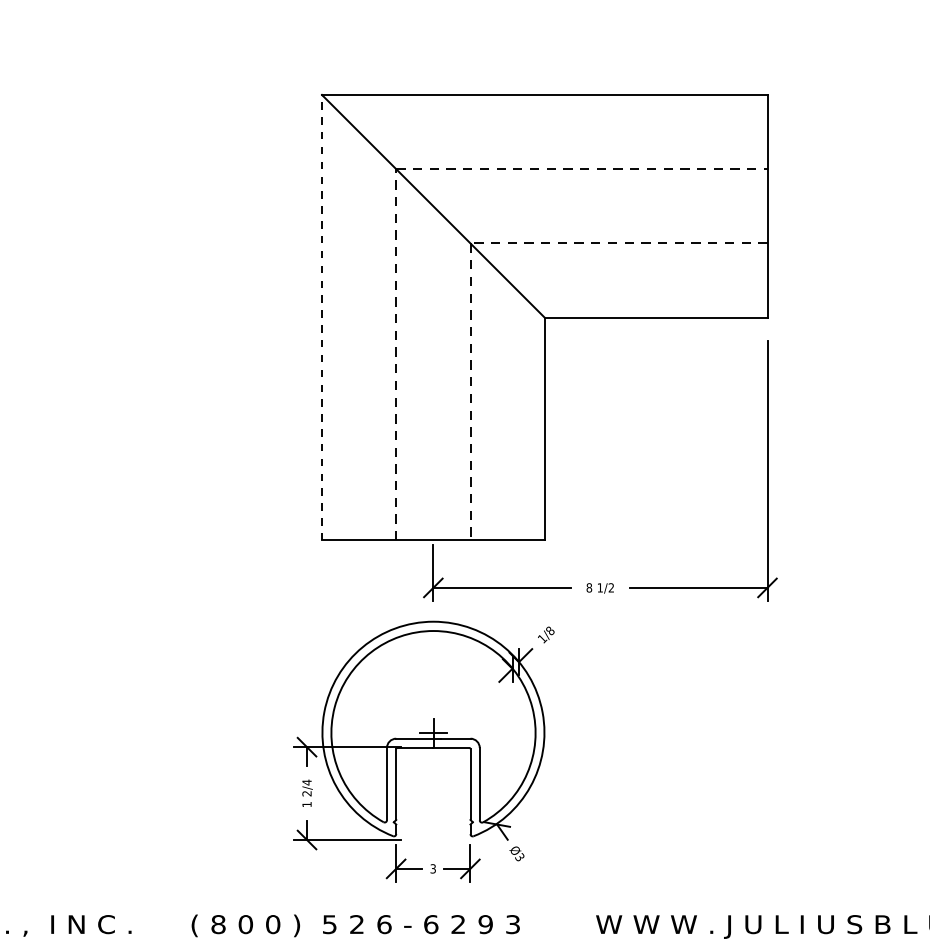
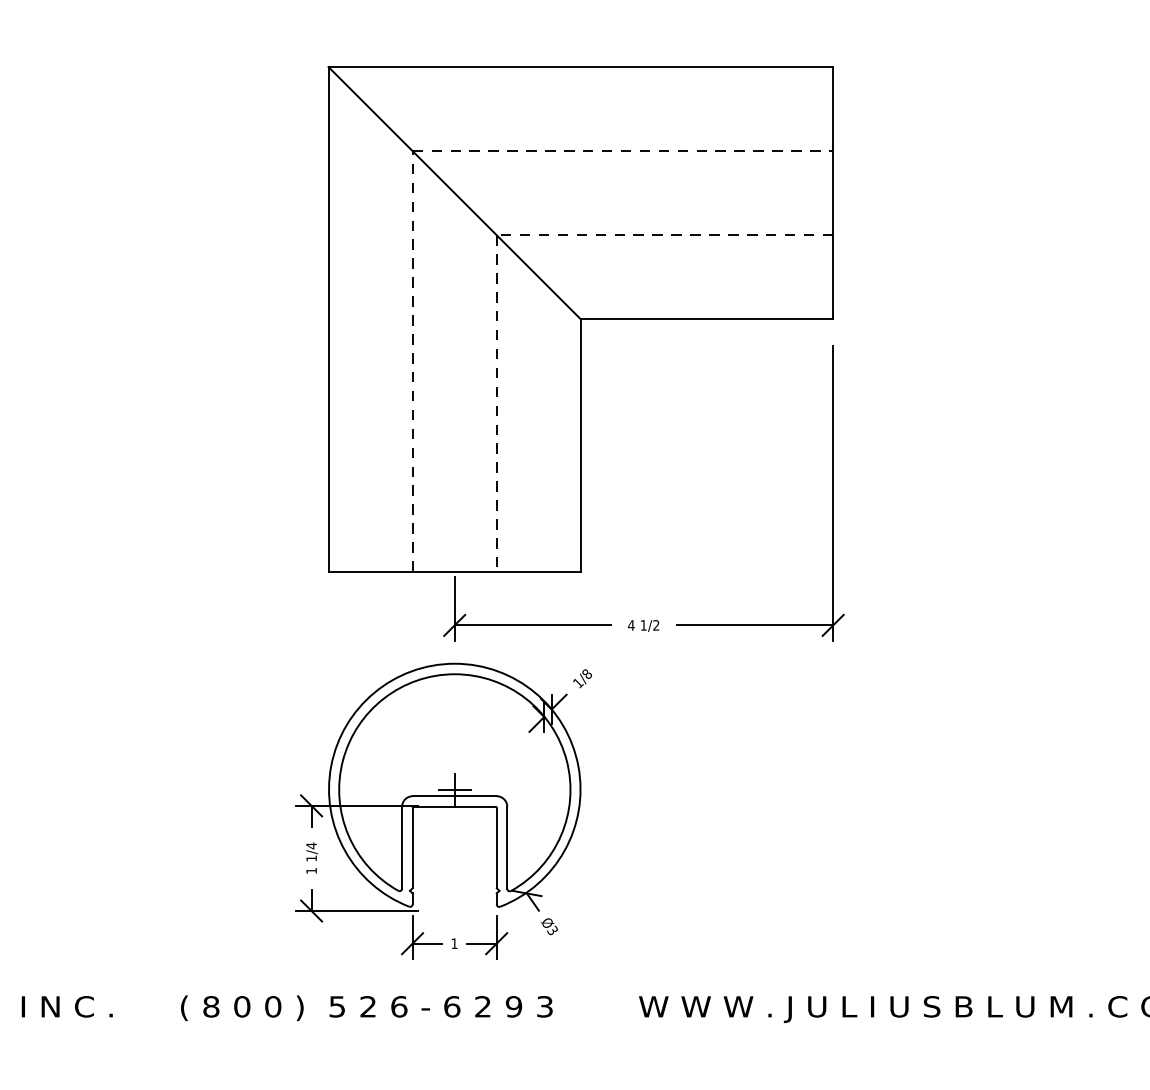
line: (321, 316) -> (328, 318), dashed -> solid
text: (589, 587) -> (631, 625), 8 -> 4
text: (306, 793) -> (311, 858), 2/4 -> 1/4
text: (433, 868) -> (454, 943), 3 -> 1

